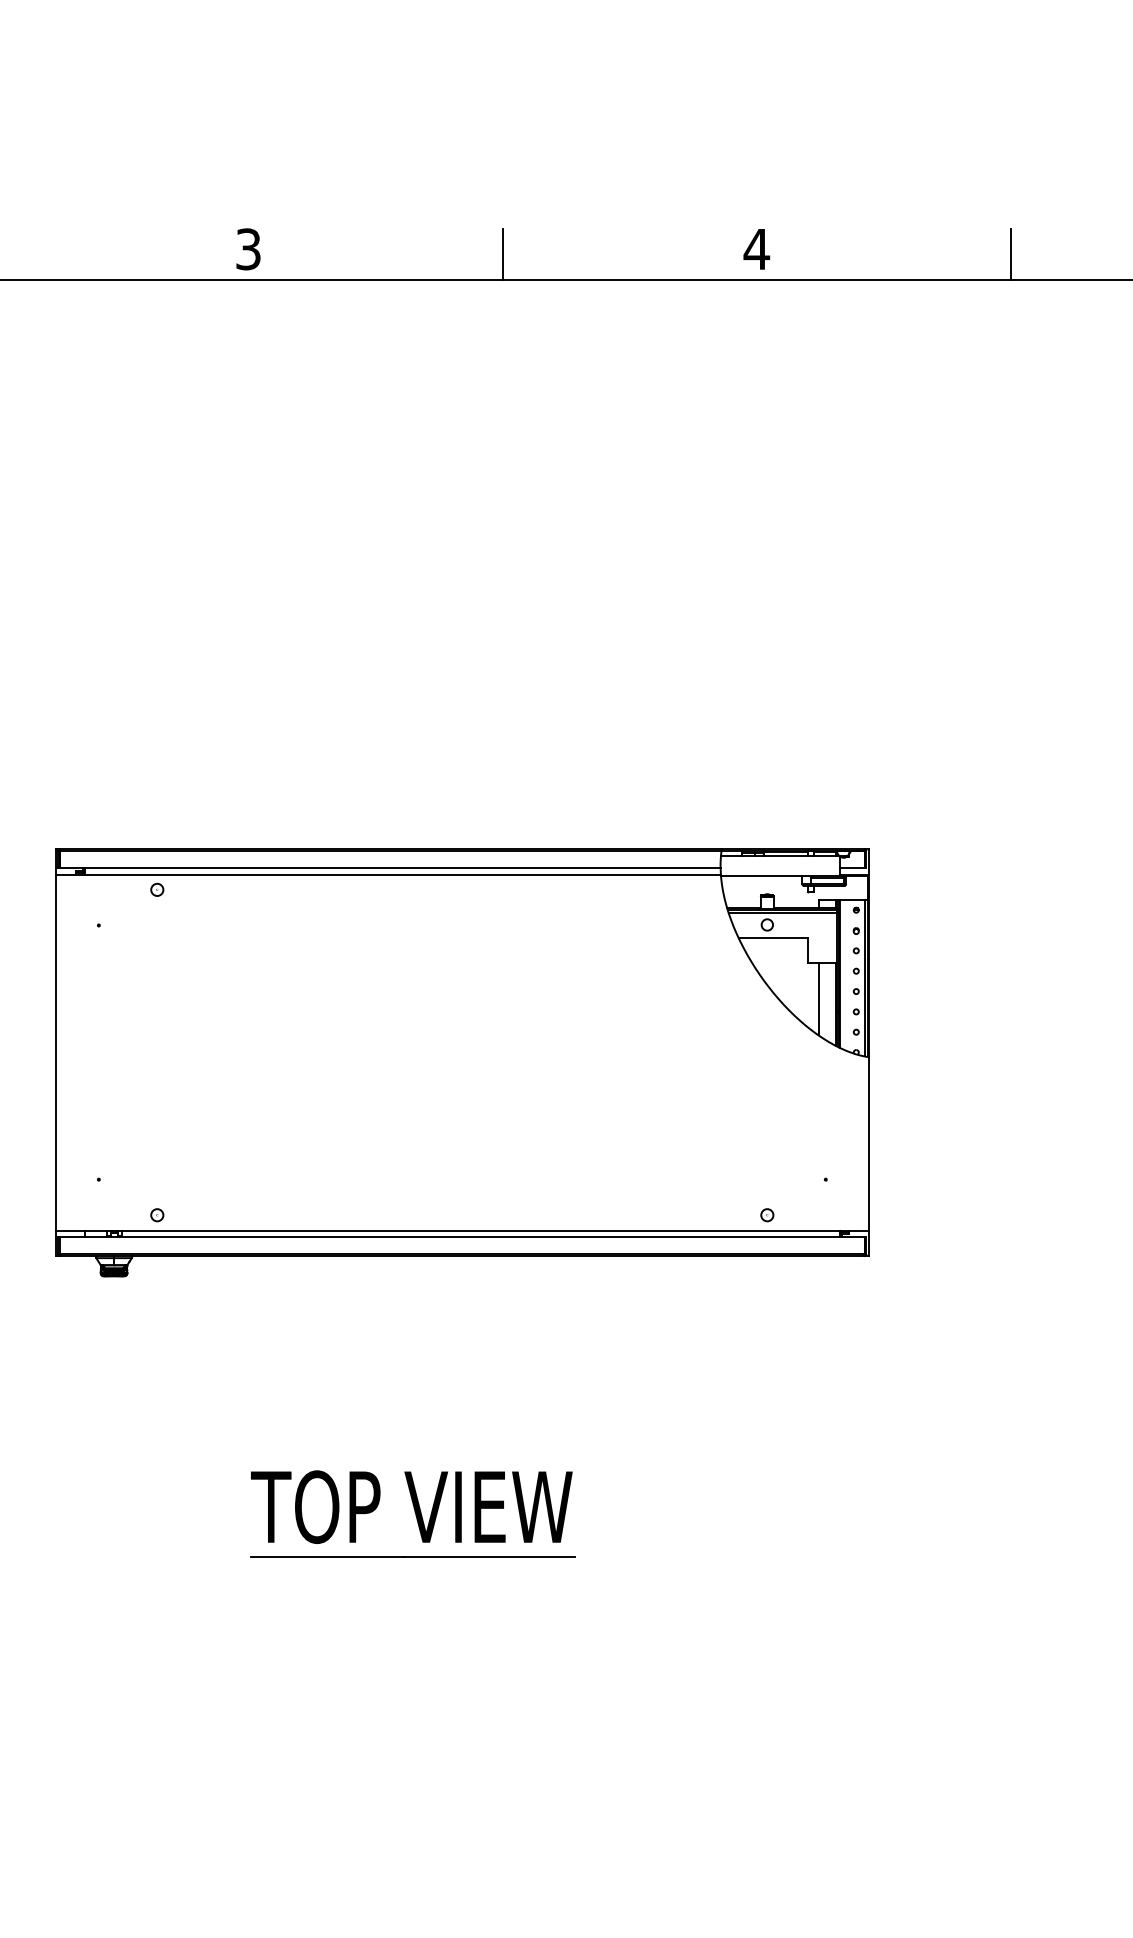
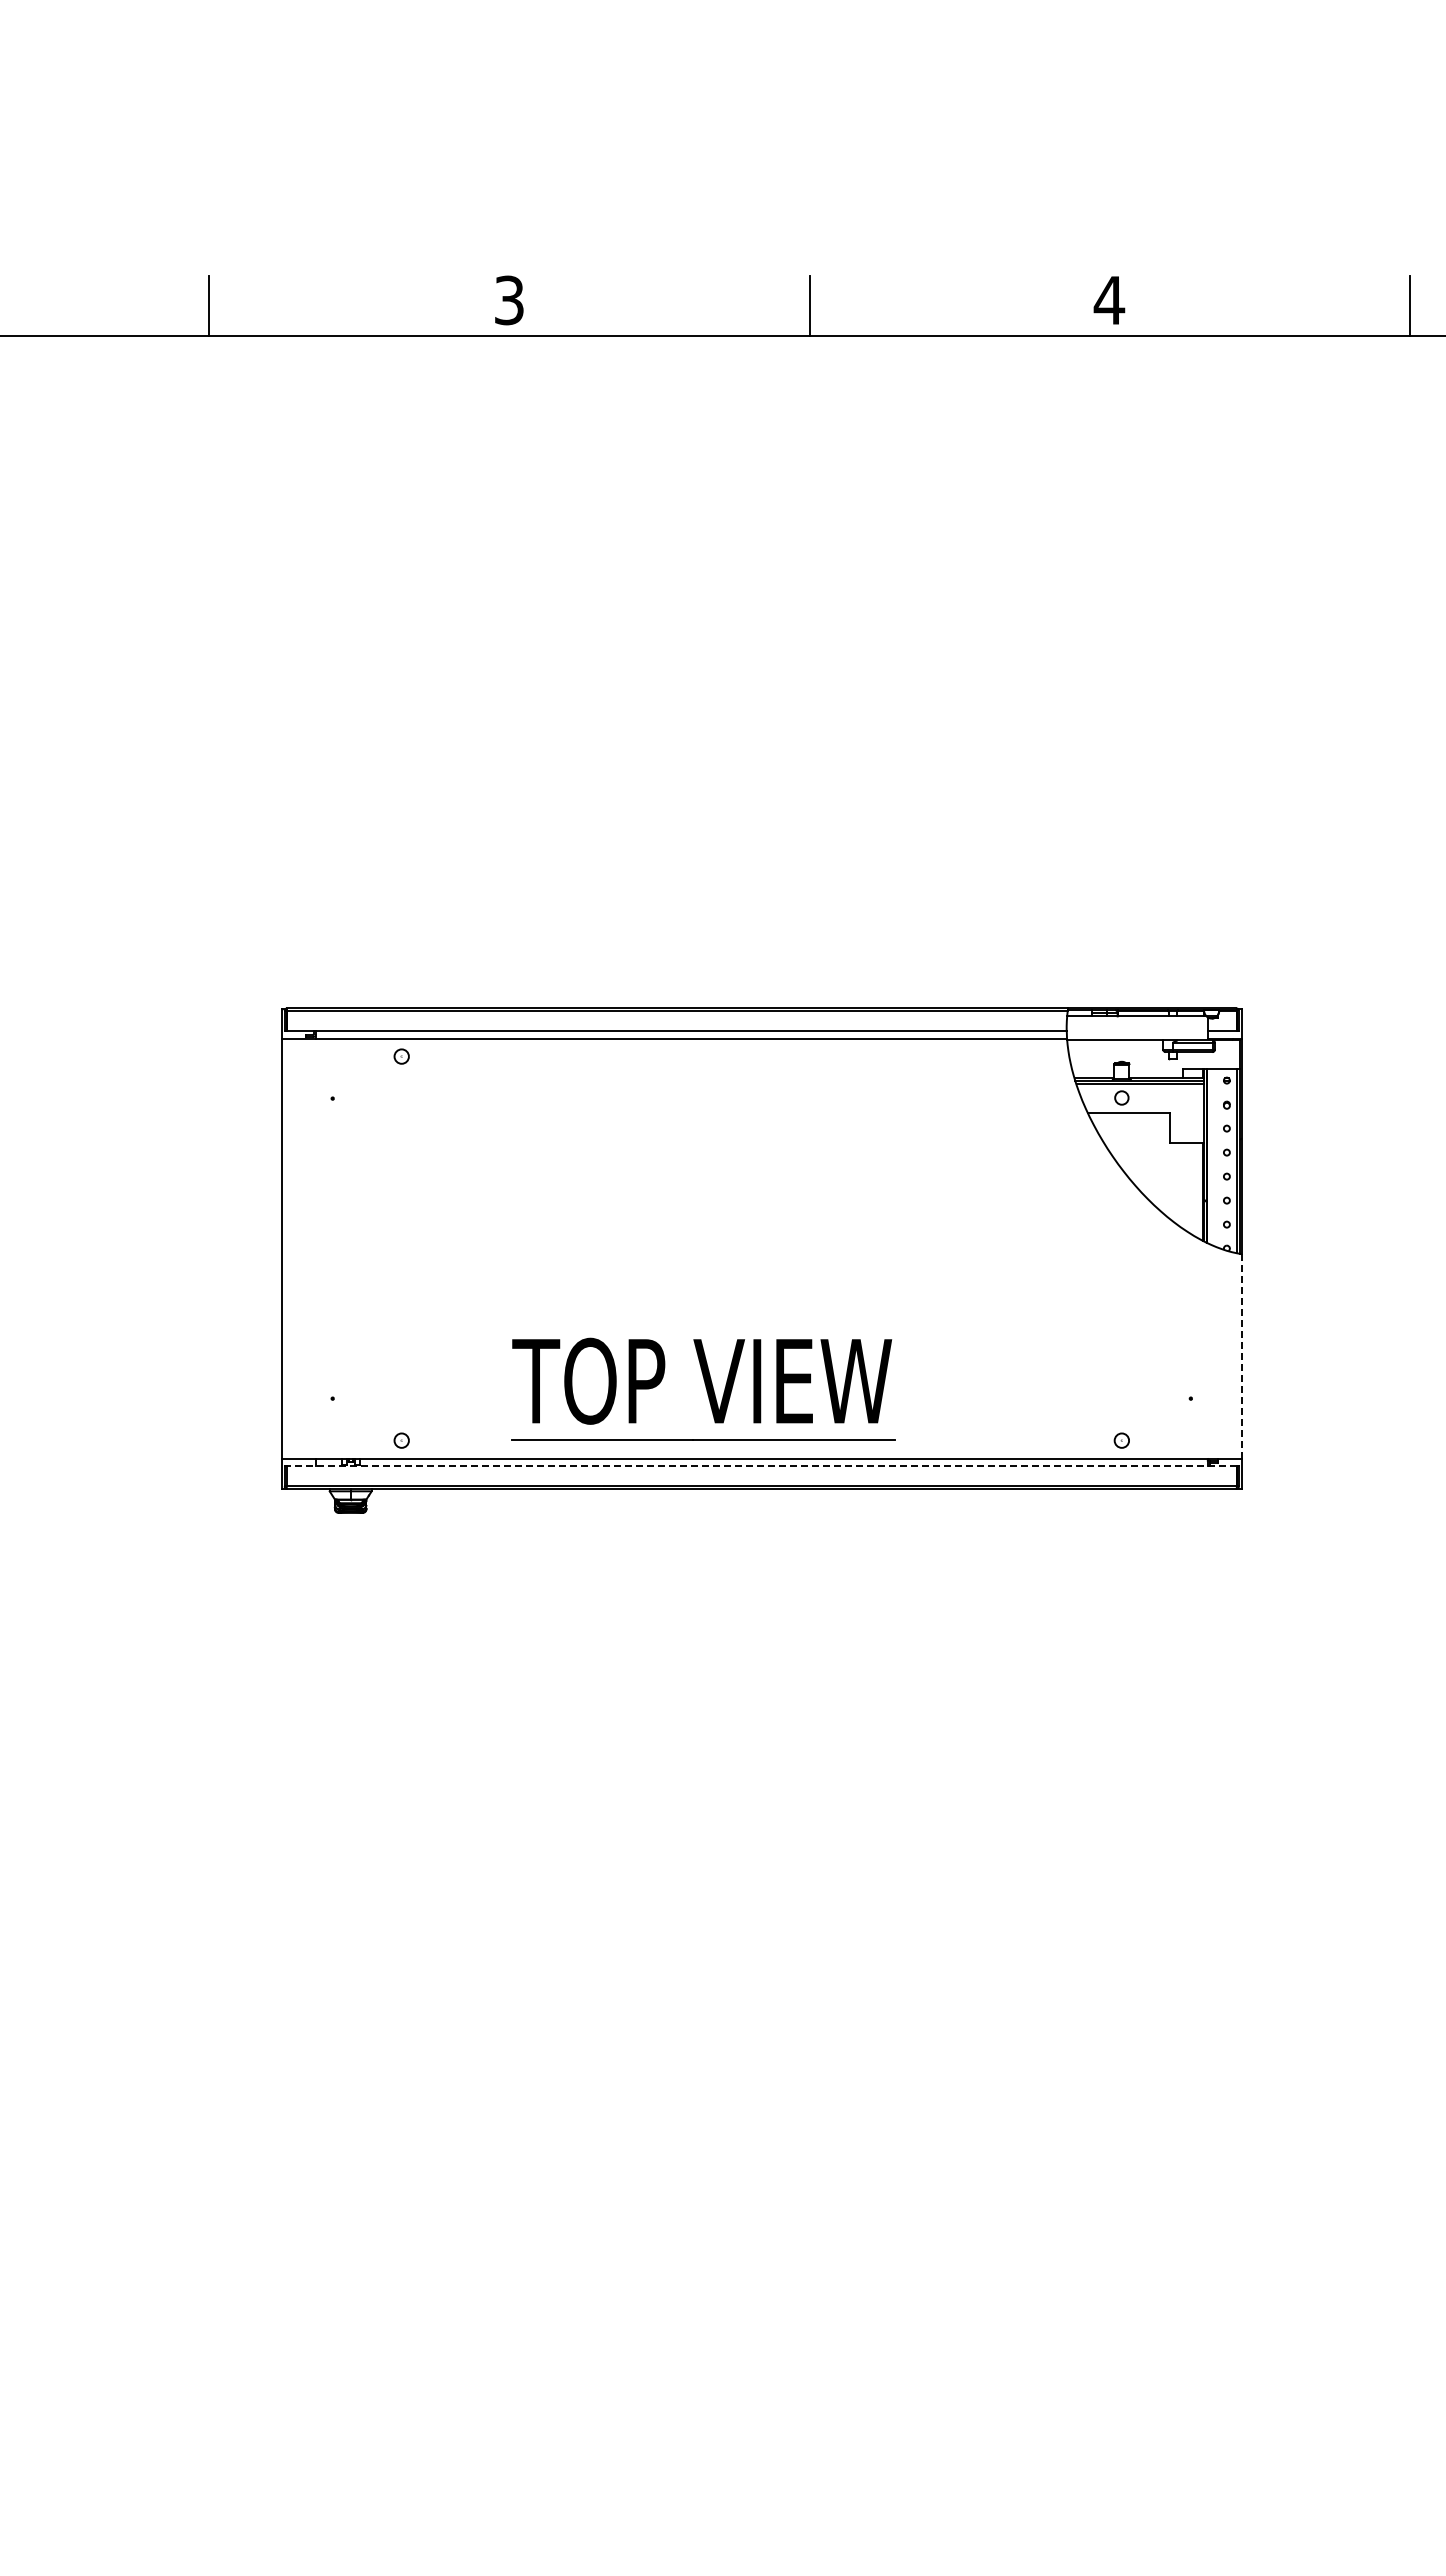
line: (818, 999) -> (1182, 1185), removed
line: (868, 1143) -> (1241, 1355), solid -> dashed
line: (462, 1237) -> (761, 1466), solid -> dashed
part: (412, 1513) -> (703, 1388), moved

